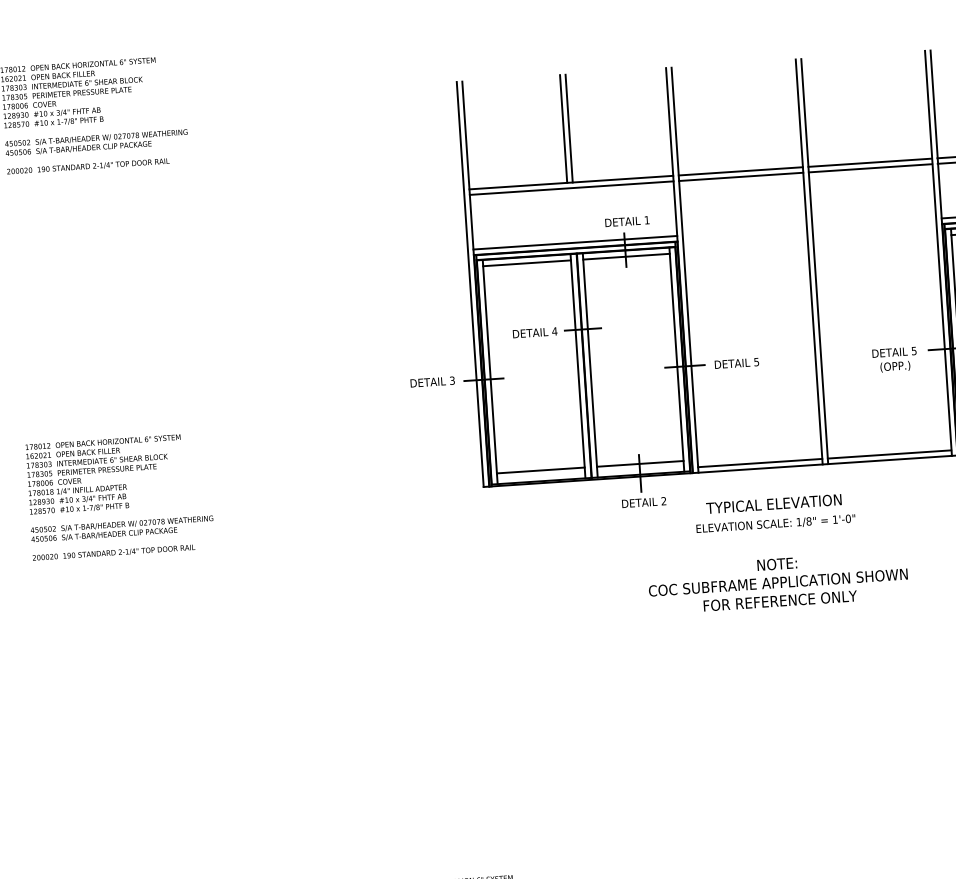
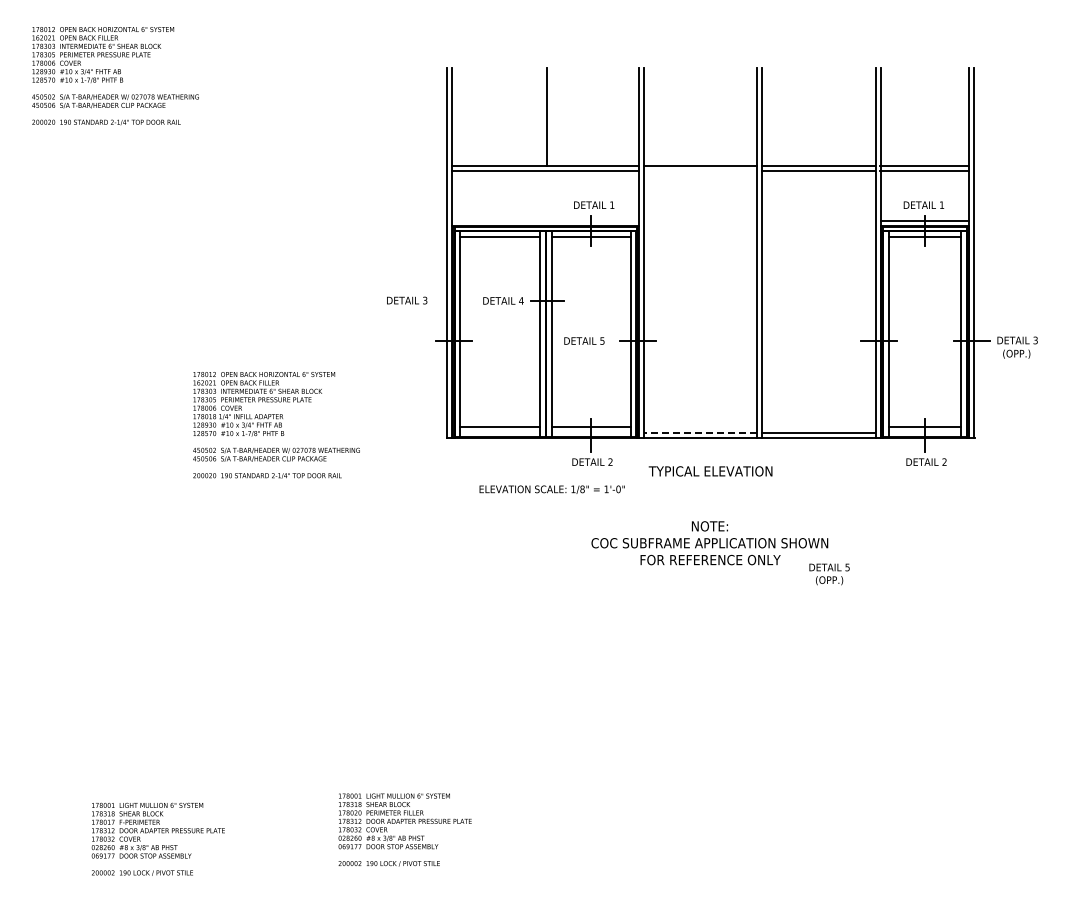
line: (563, 128) -> (541, 116), removed
line: (741, 177) -> (700, 171), removed
line: (575, 242) -> (545, 221), removed
text: (894, 360) -> (829, 574), moved
text: (736, 362) -> (584, 340), moved
text: (433, 381) -> (407, 300), moved
line: (760, 463) -> (700, 433), solid -> dashed
text: (120, 497) -> (276, 425), moved
text: (775, 523) -> (551, 489), moved

